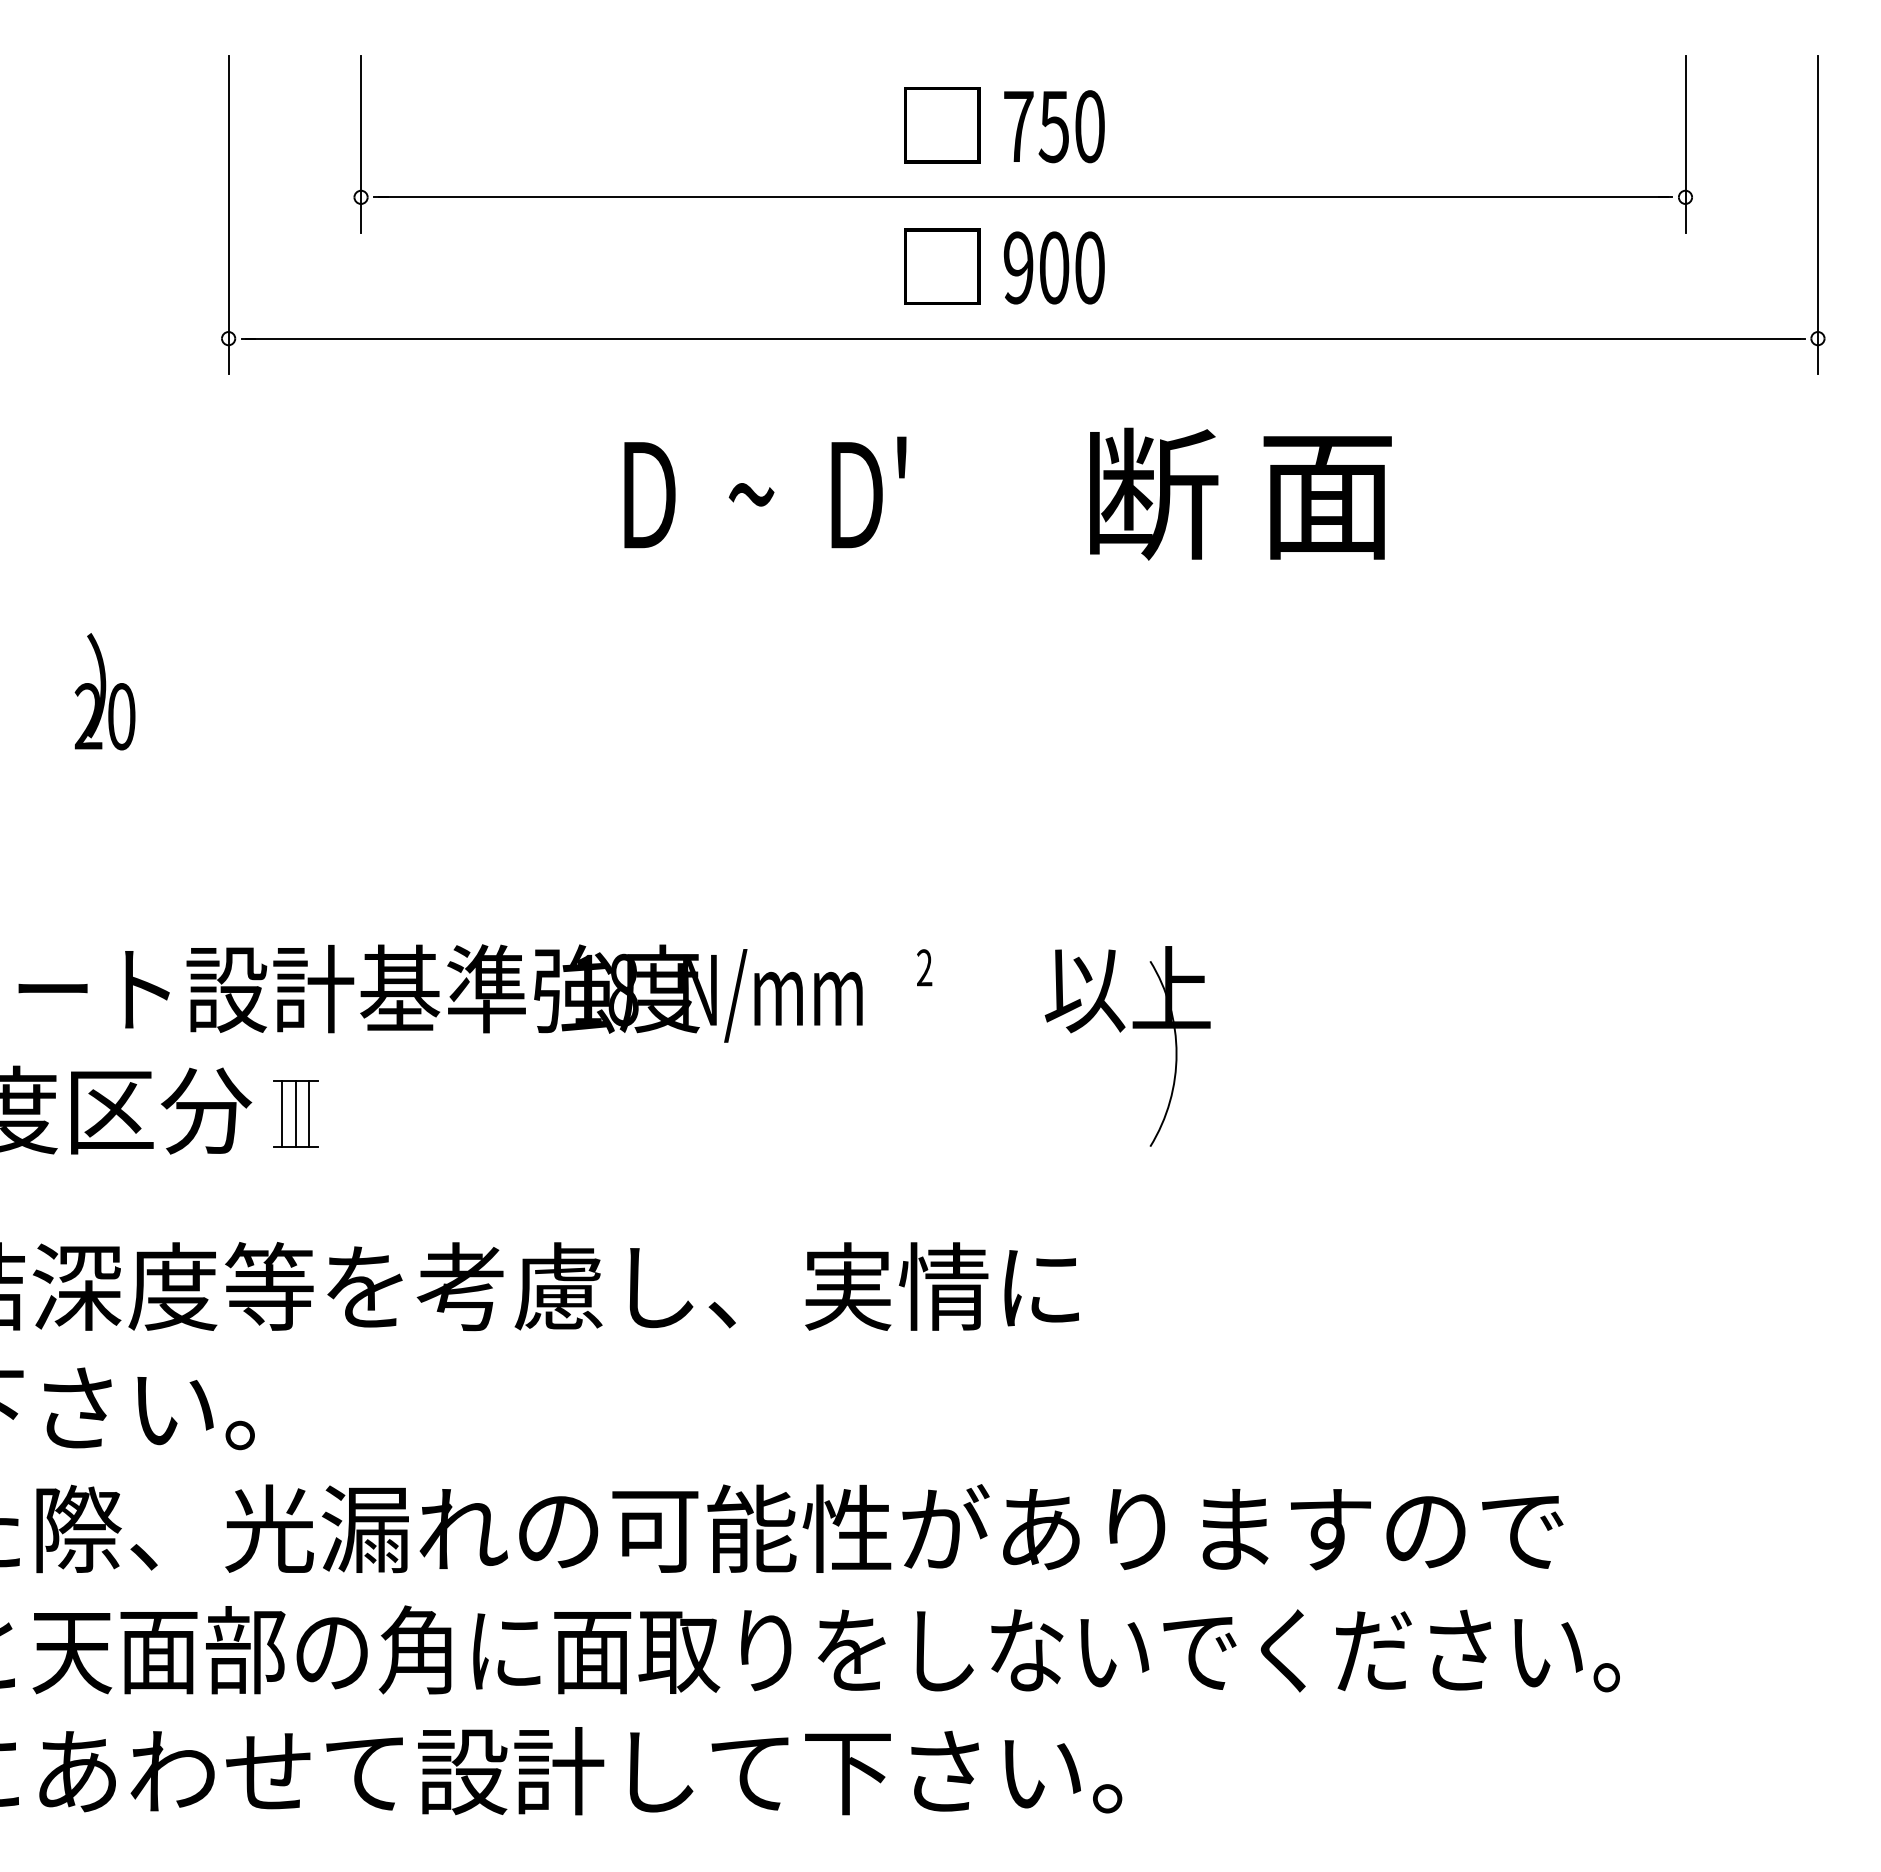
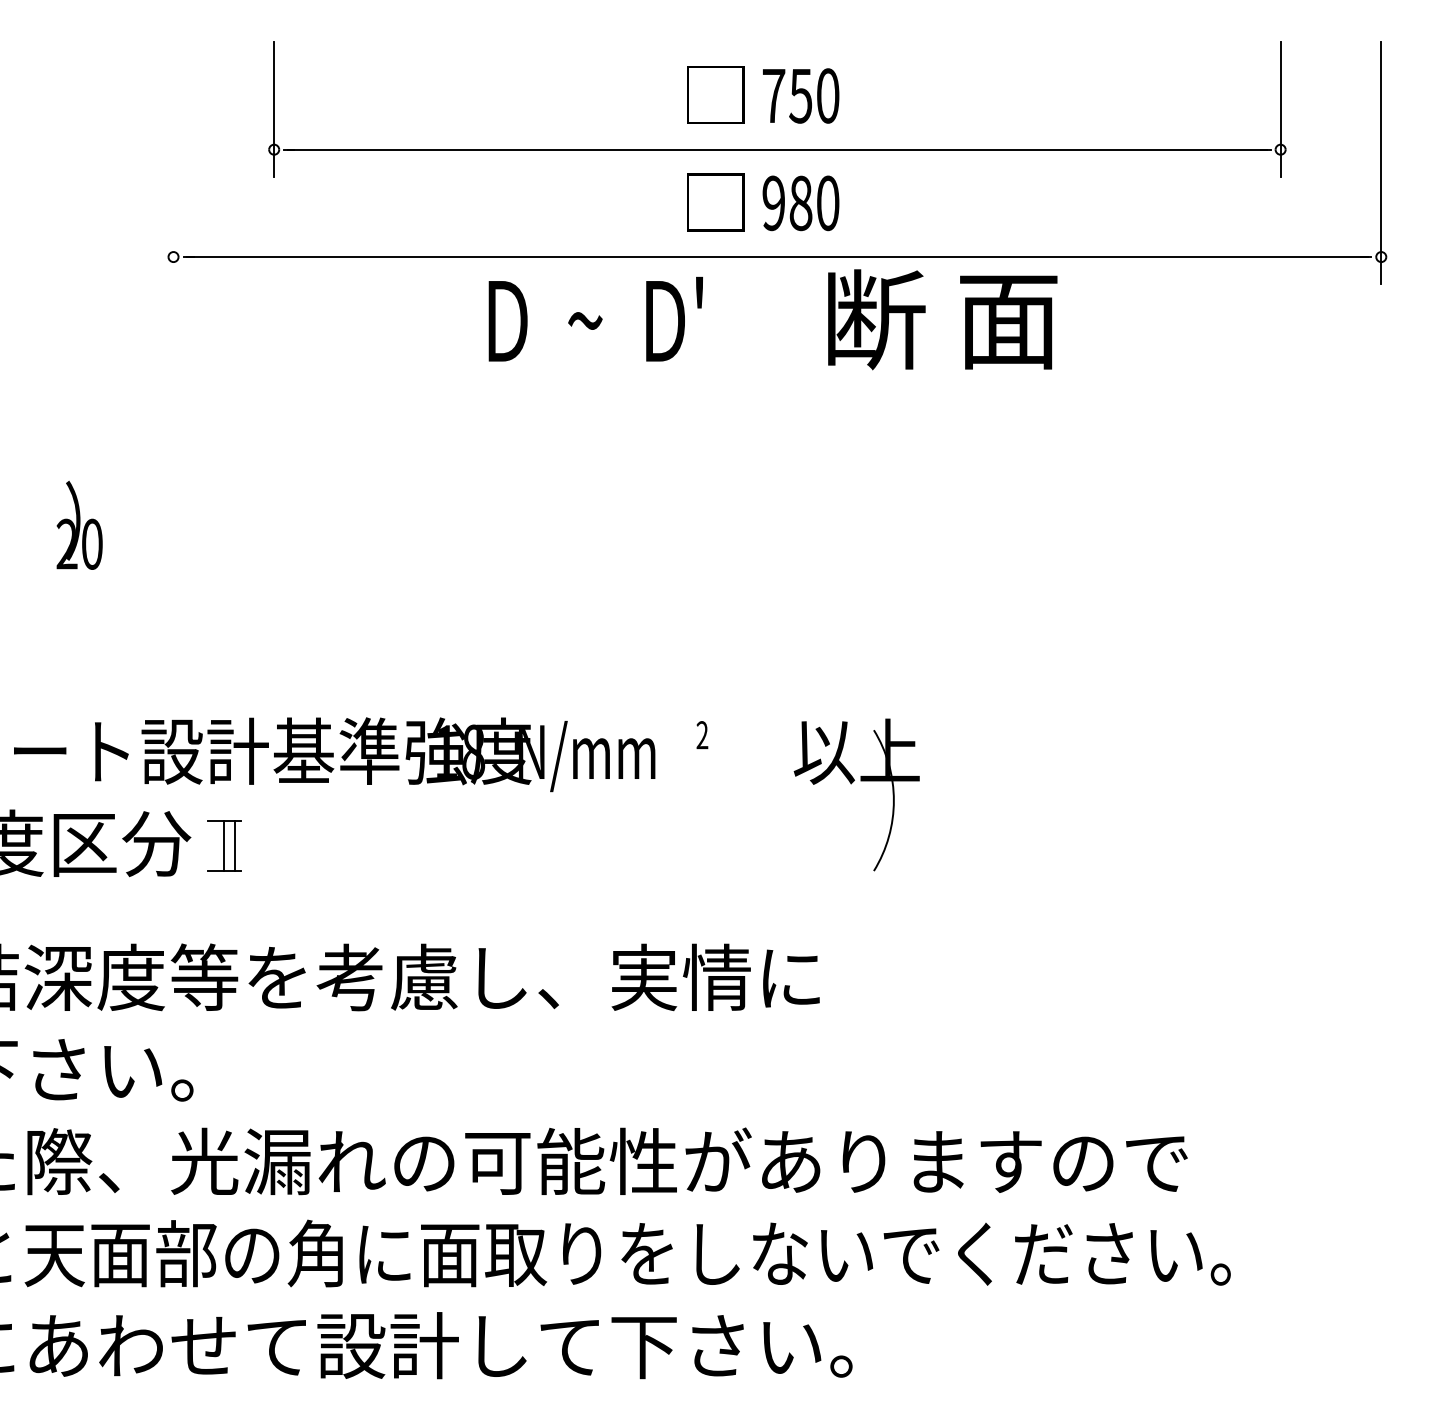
line: (228, 214) -> (173, 162), removed
text: (1054, 267) -> (801, 203), 900 -> 980
text: (765, 492) -> (595, 319), moved
text: (1240, 493) -> (942, 319), moved
line: (282, 1113) -> (214, 845), removed

